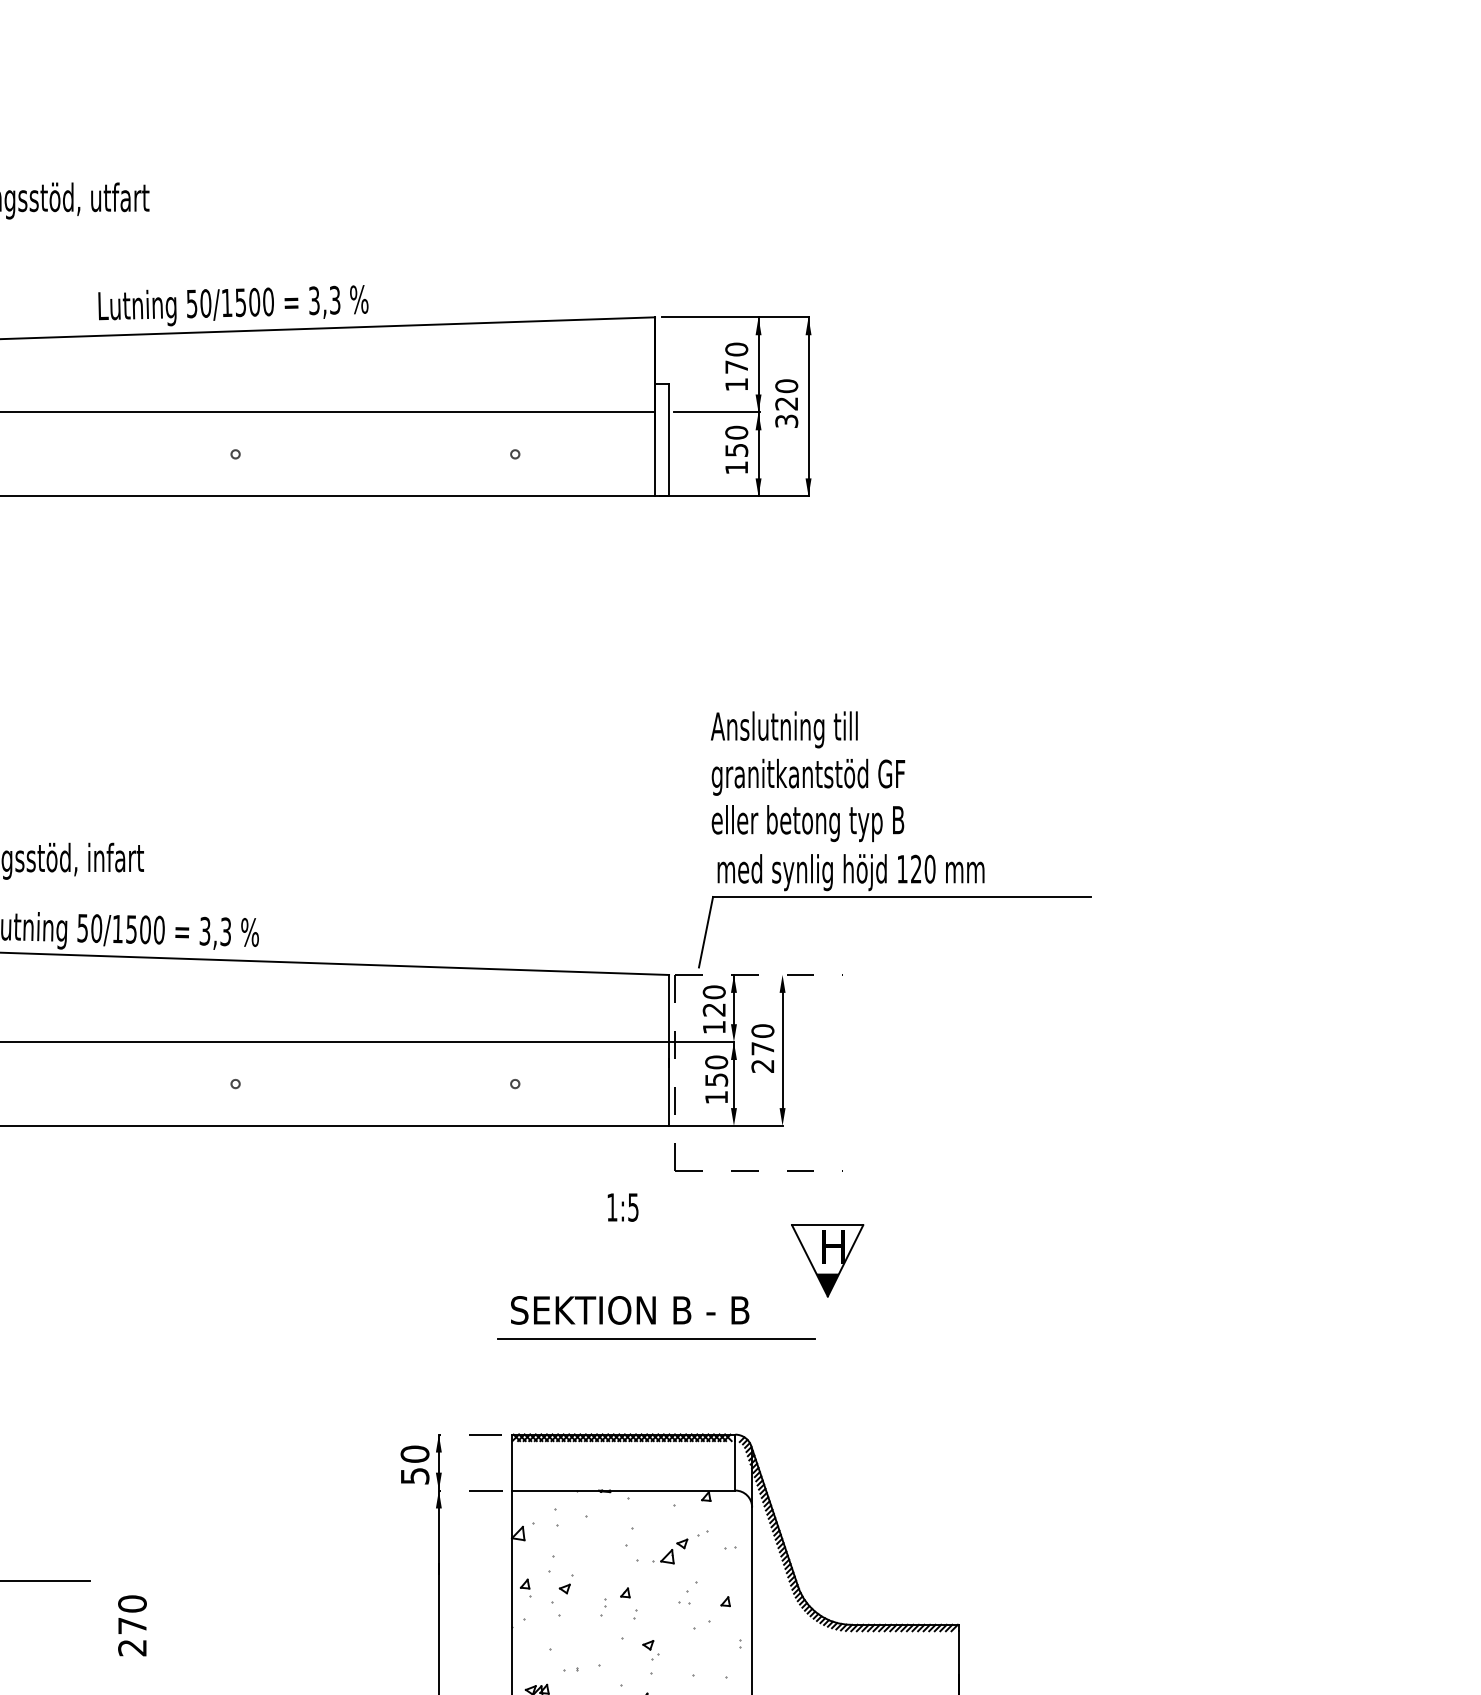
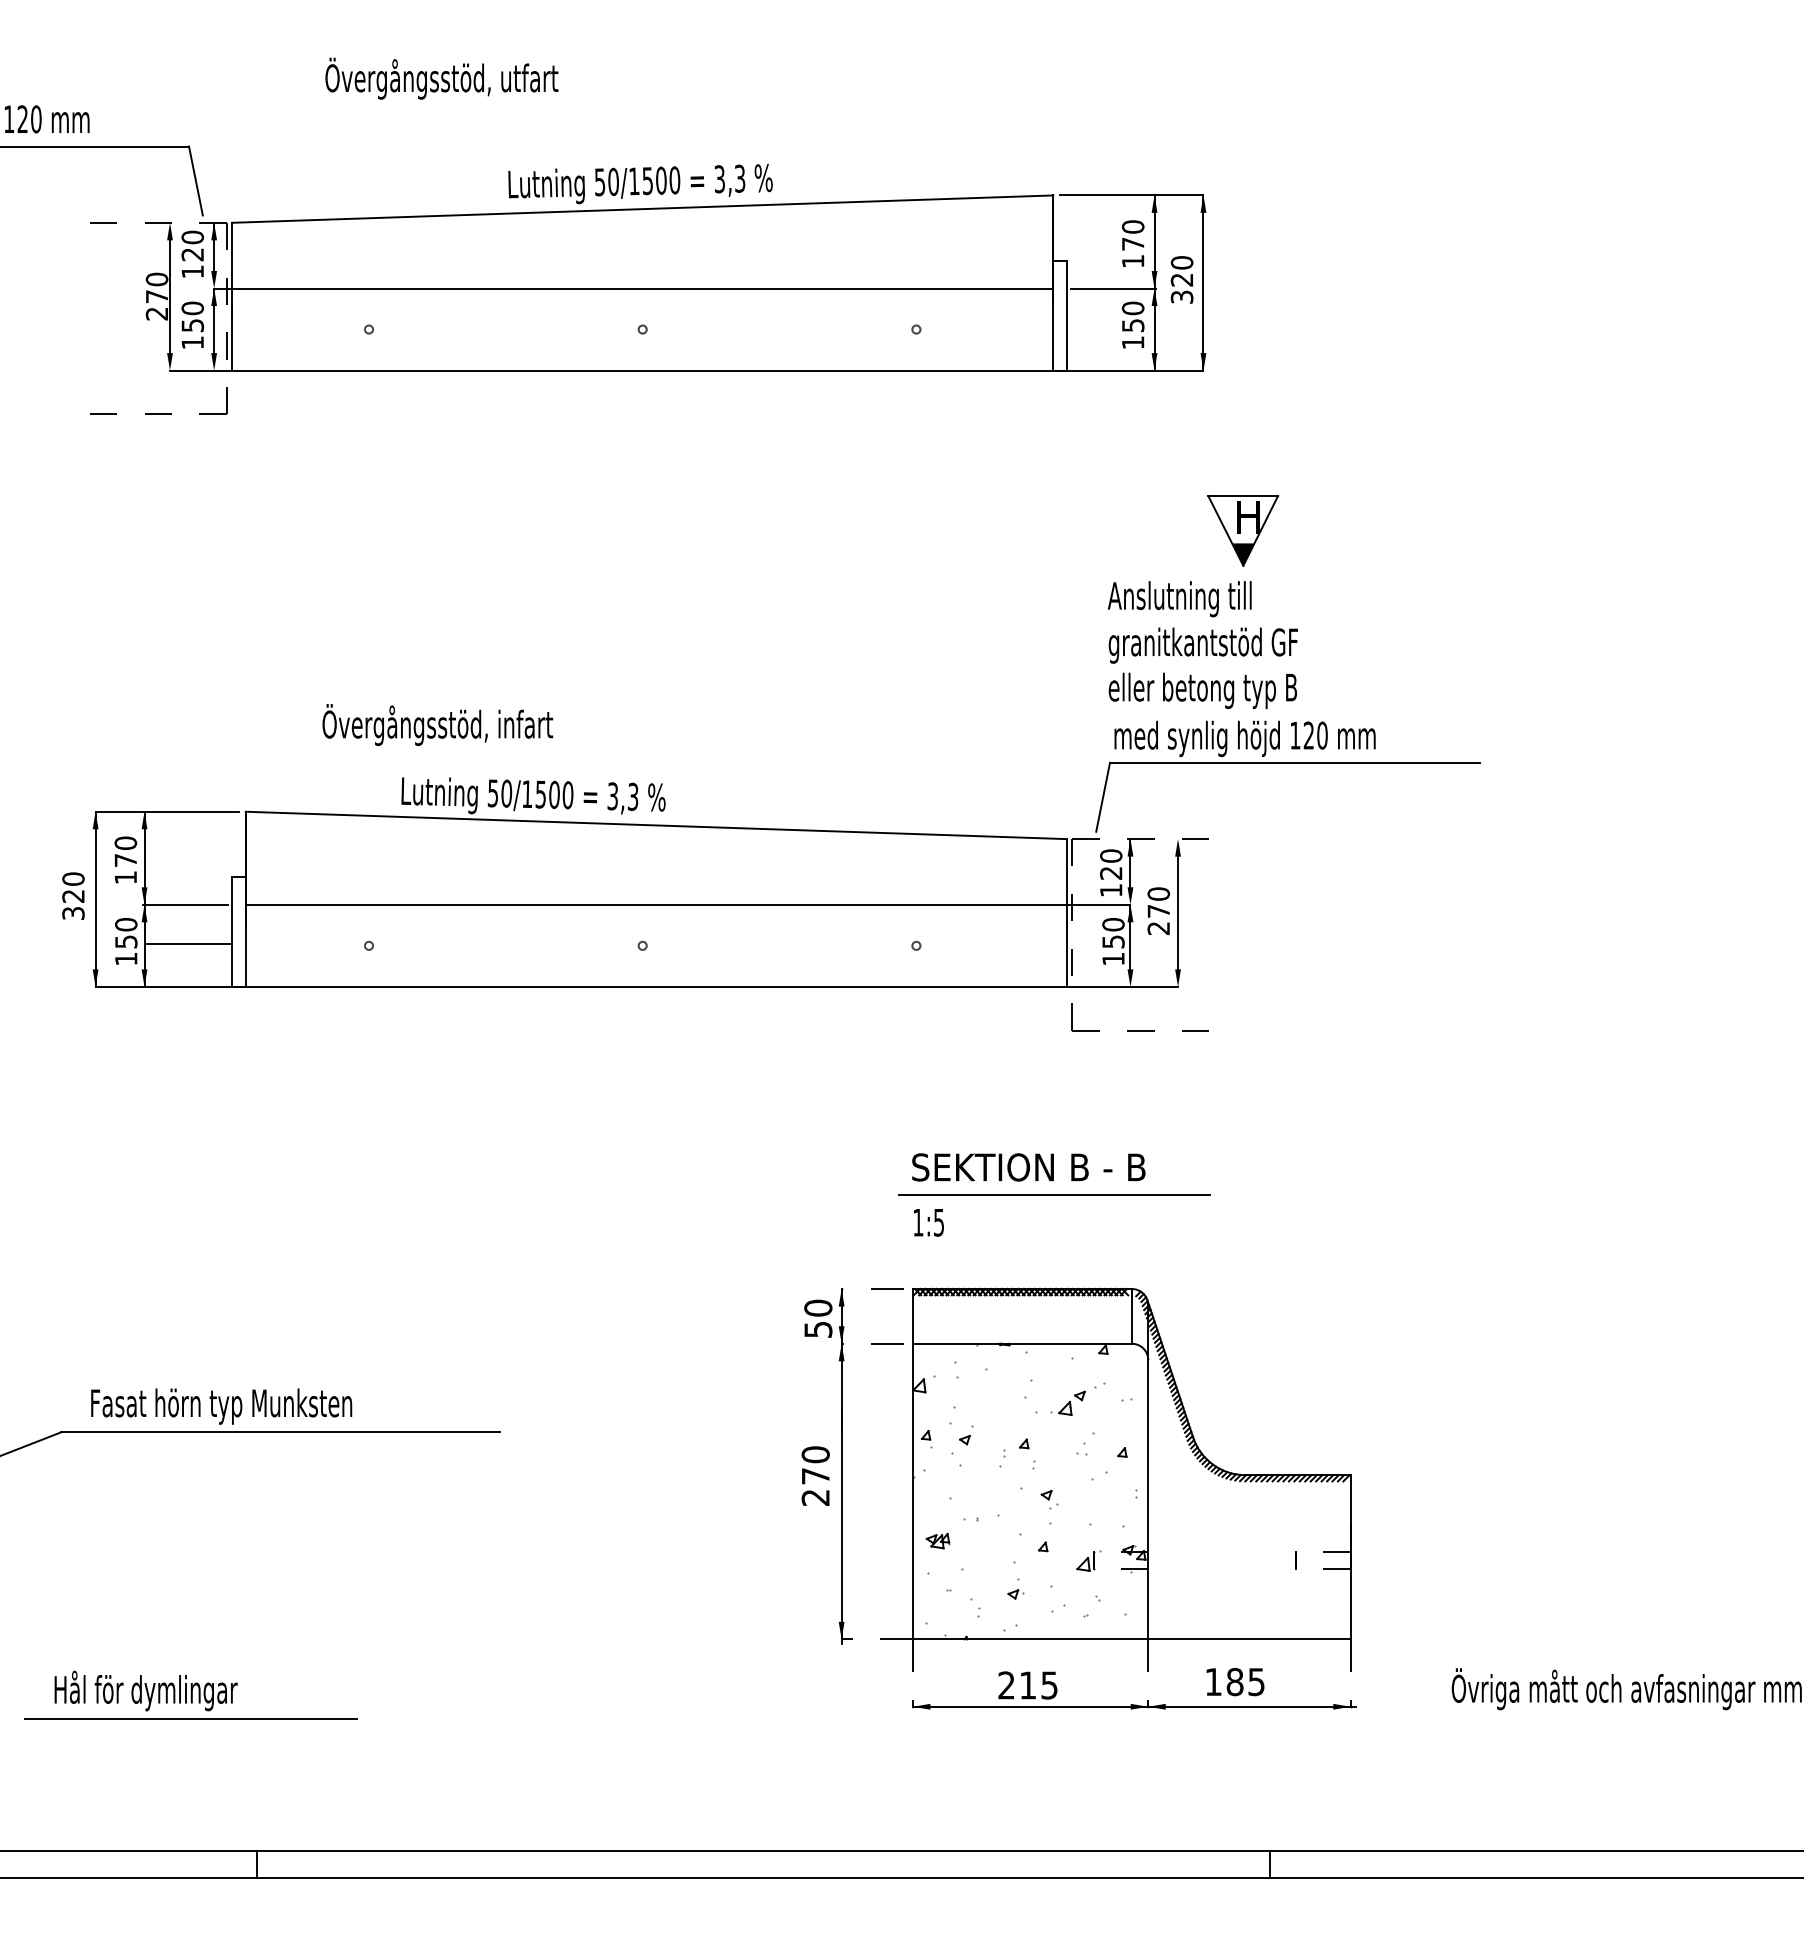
text: (622, 1207) -> (928, 1222), moved
part: (827, 1260) -> (1243, 530), moved
text: (132, 1625) -> (815, 1475), moved

